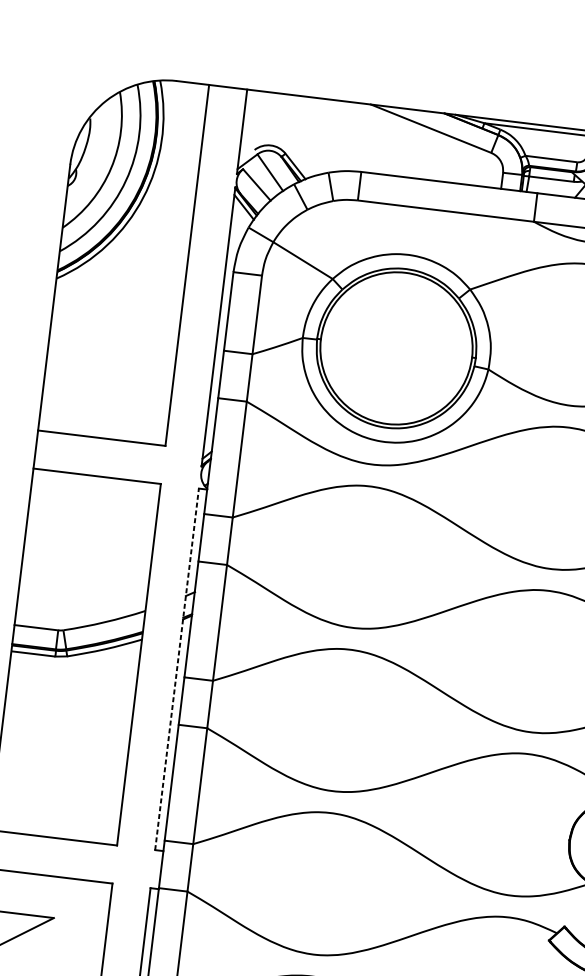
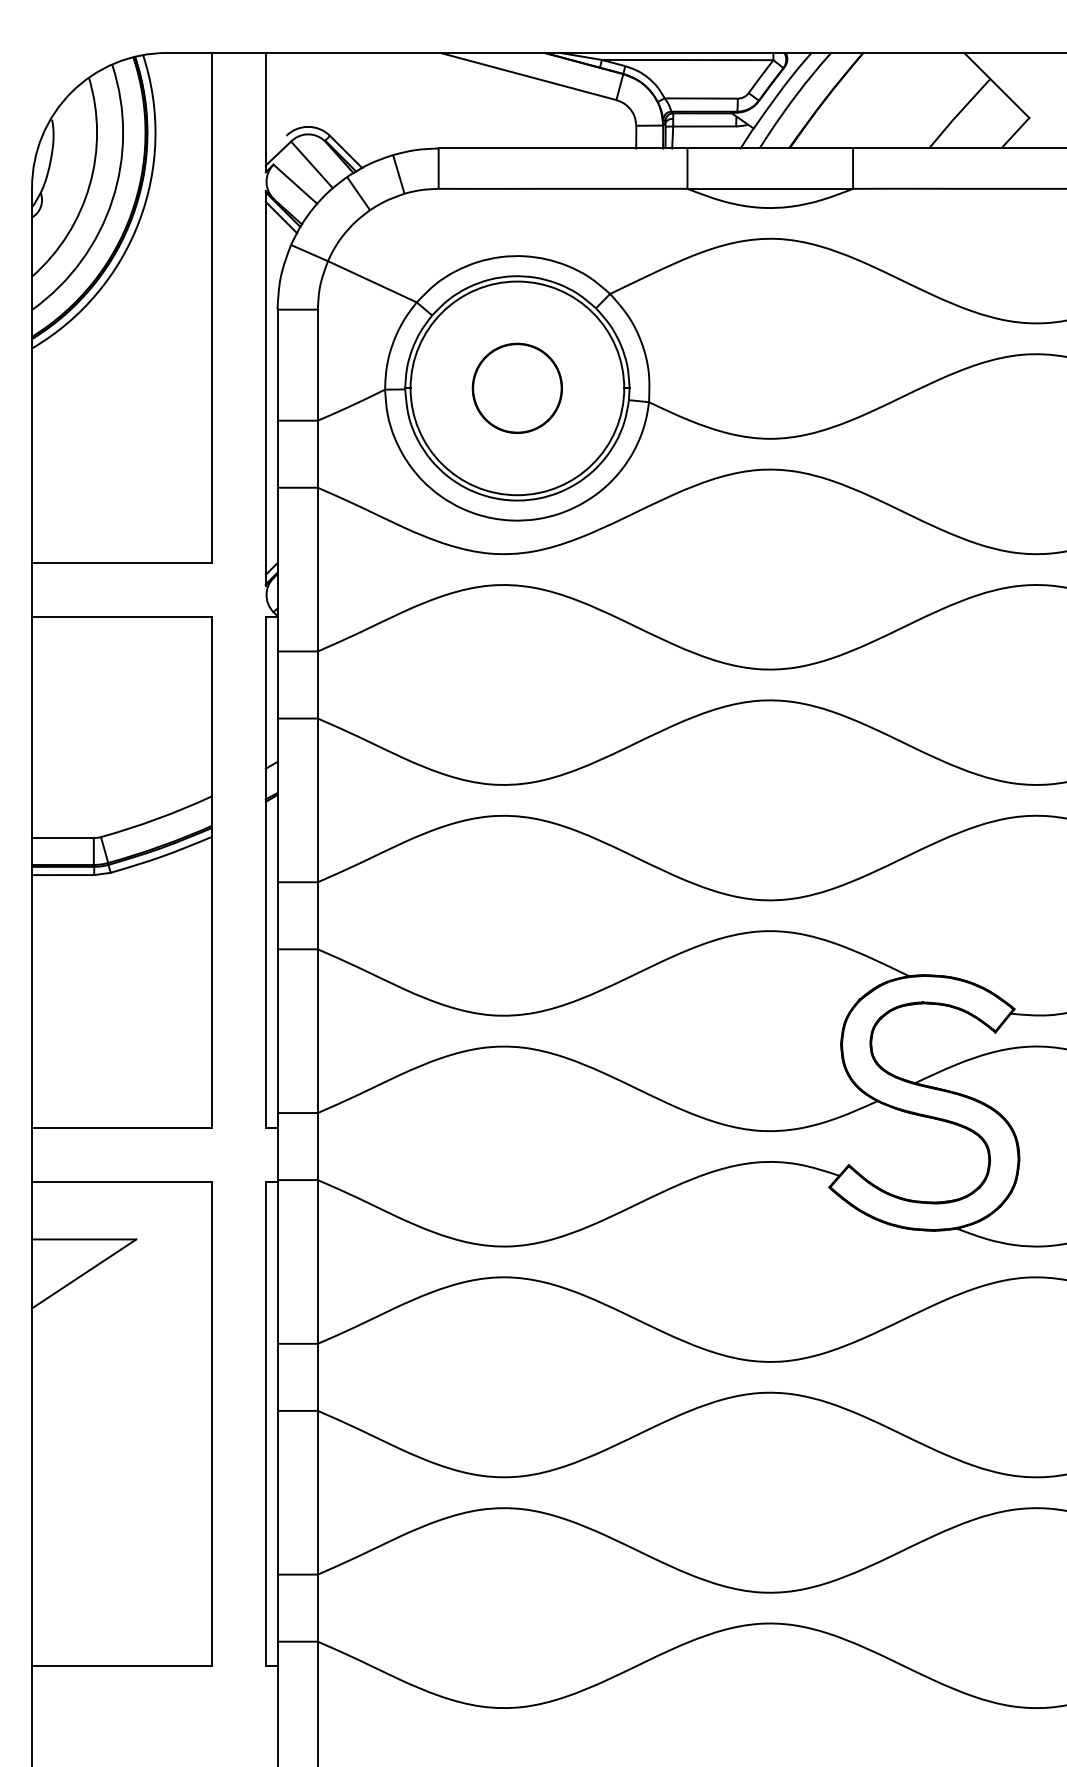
part: (395, 347) -> (516, 387), added
line: (176, 668) -> (265, 871), dashed -> solid

